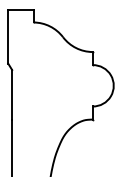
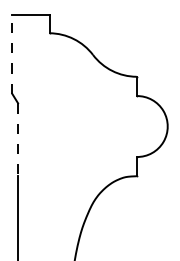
line: (8, 36) -> (12, 53), solid -> dashed
line: (12, 94) -> (18, 139), solid -> dashed

